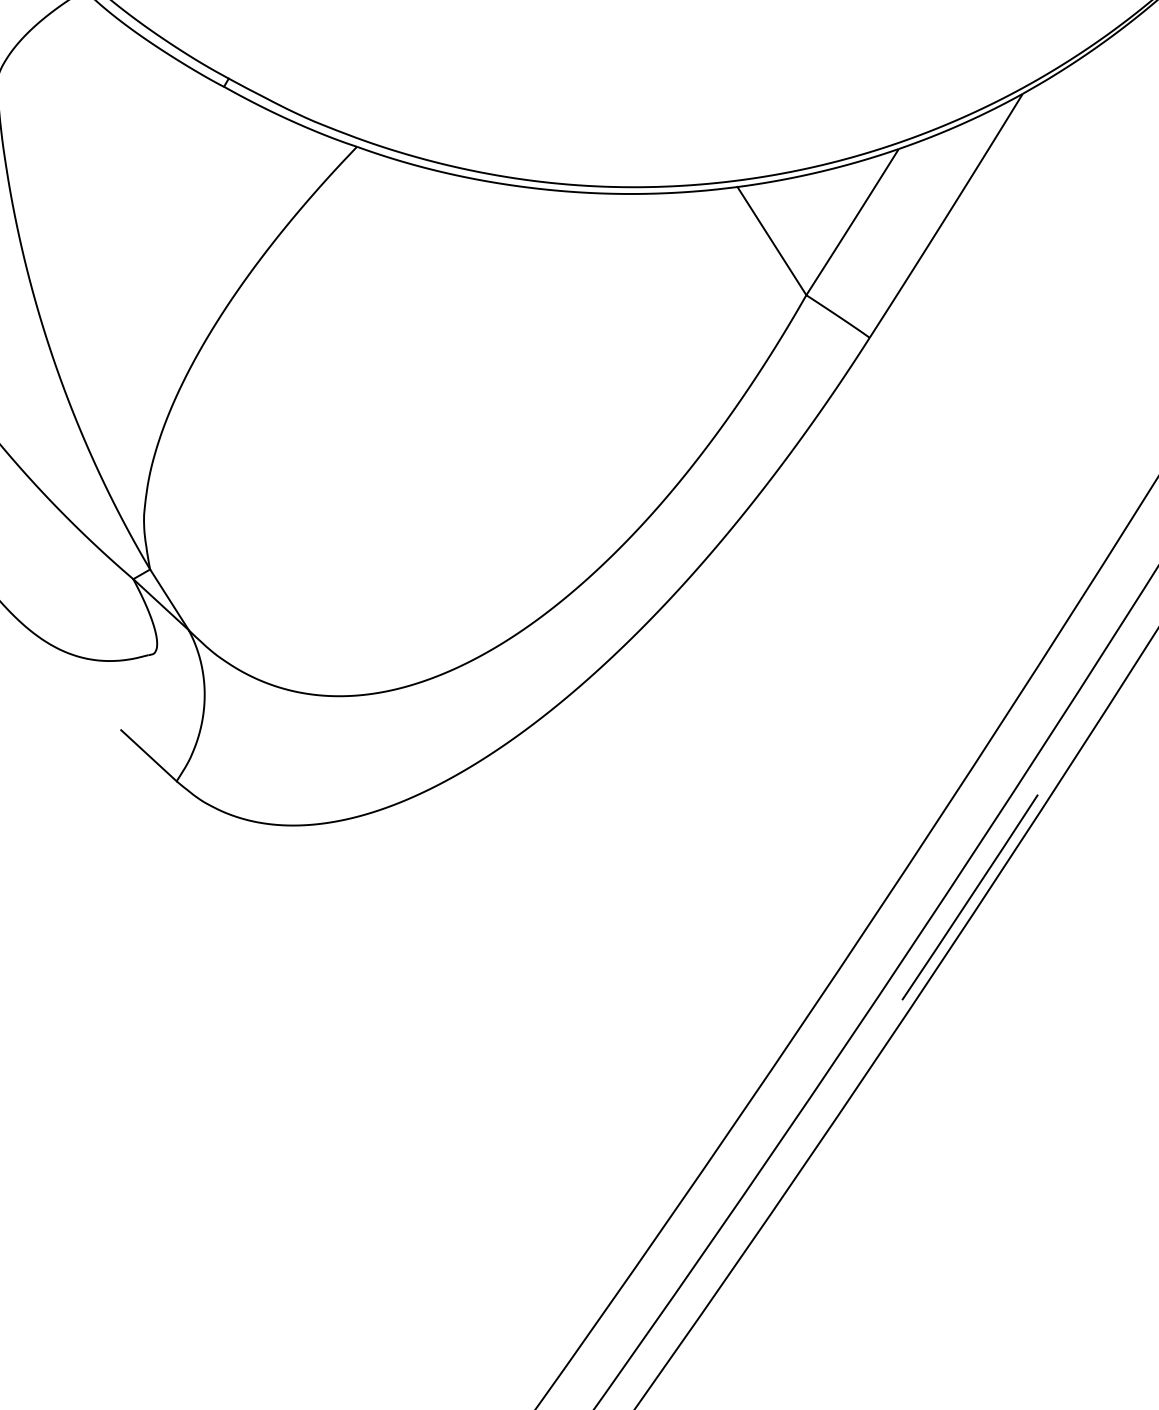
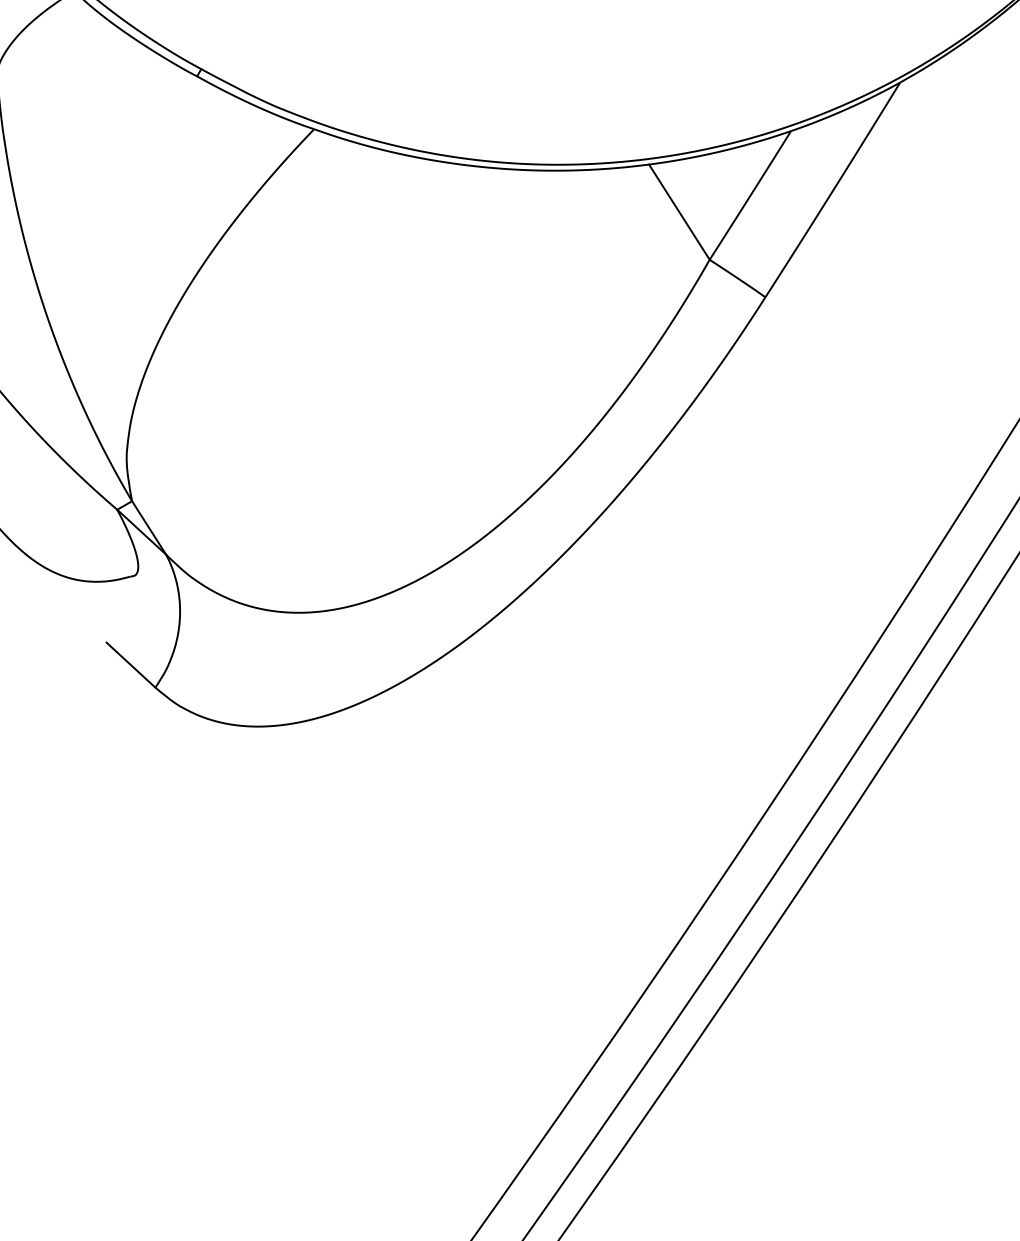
line: (969, 897) -> (853, 789), removed

